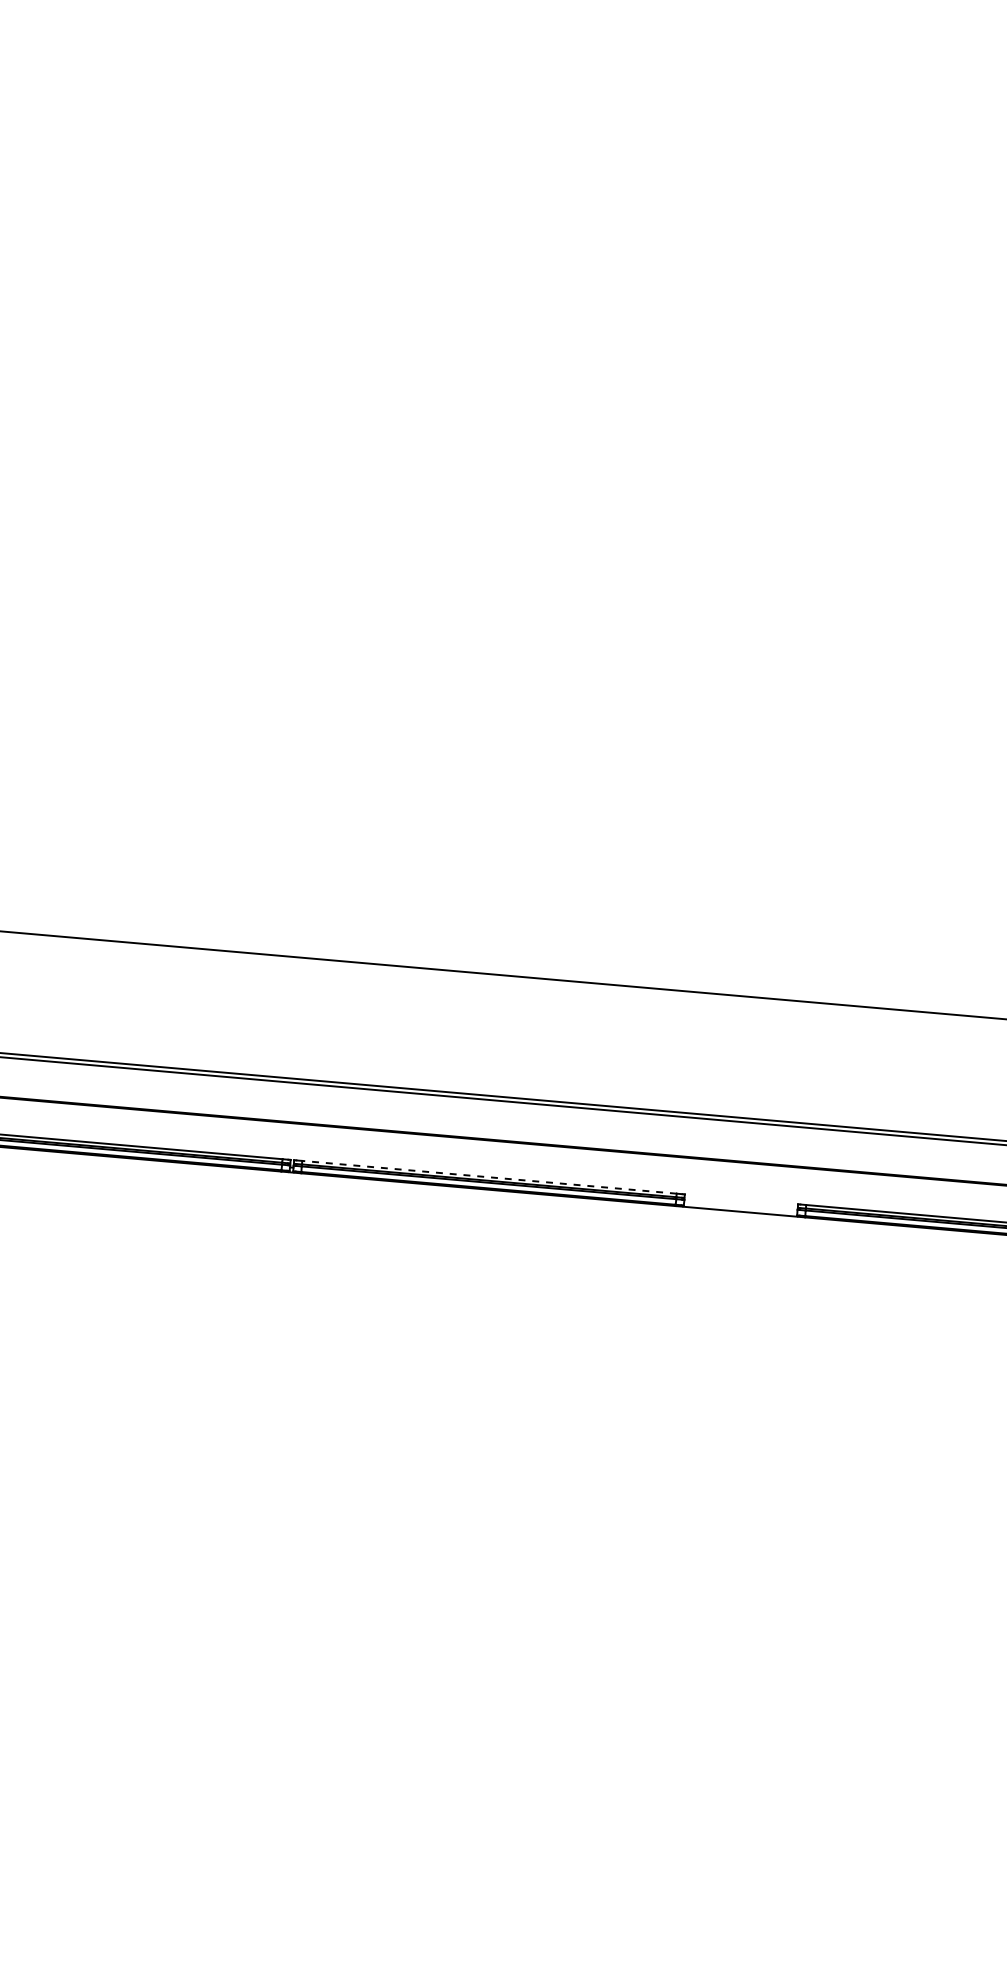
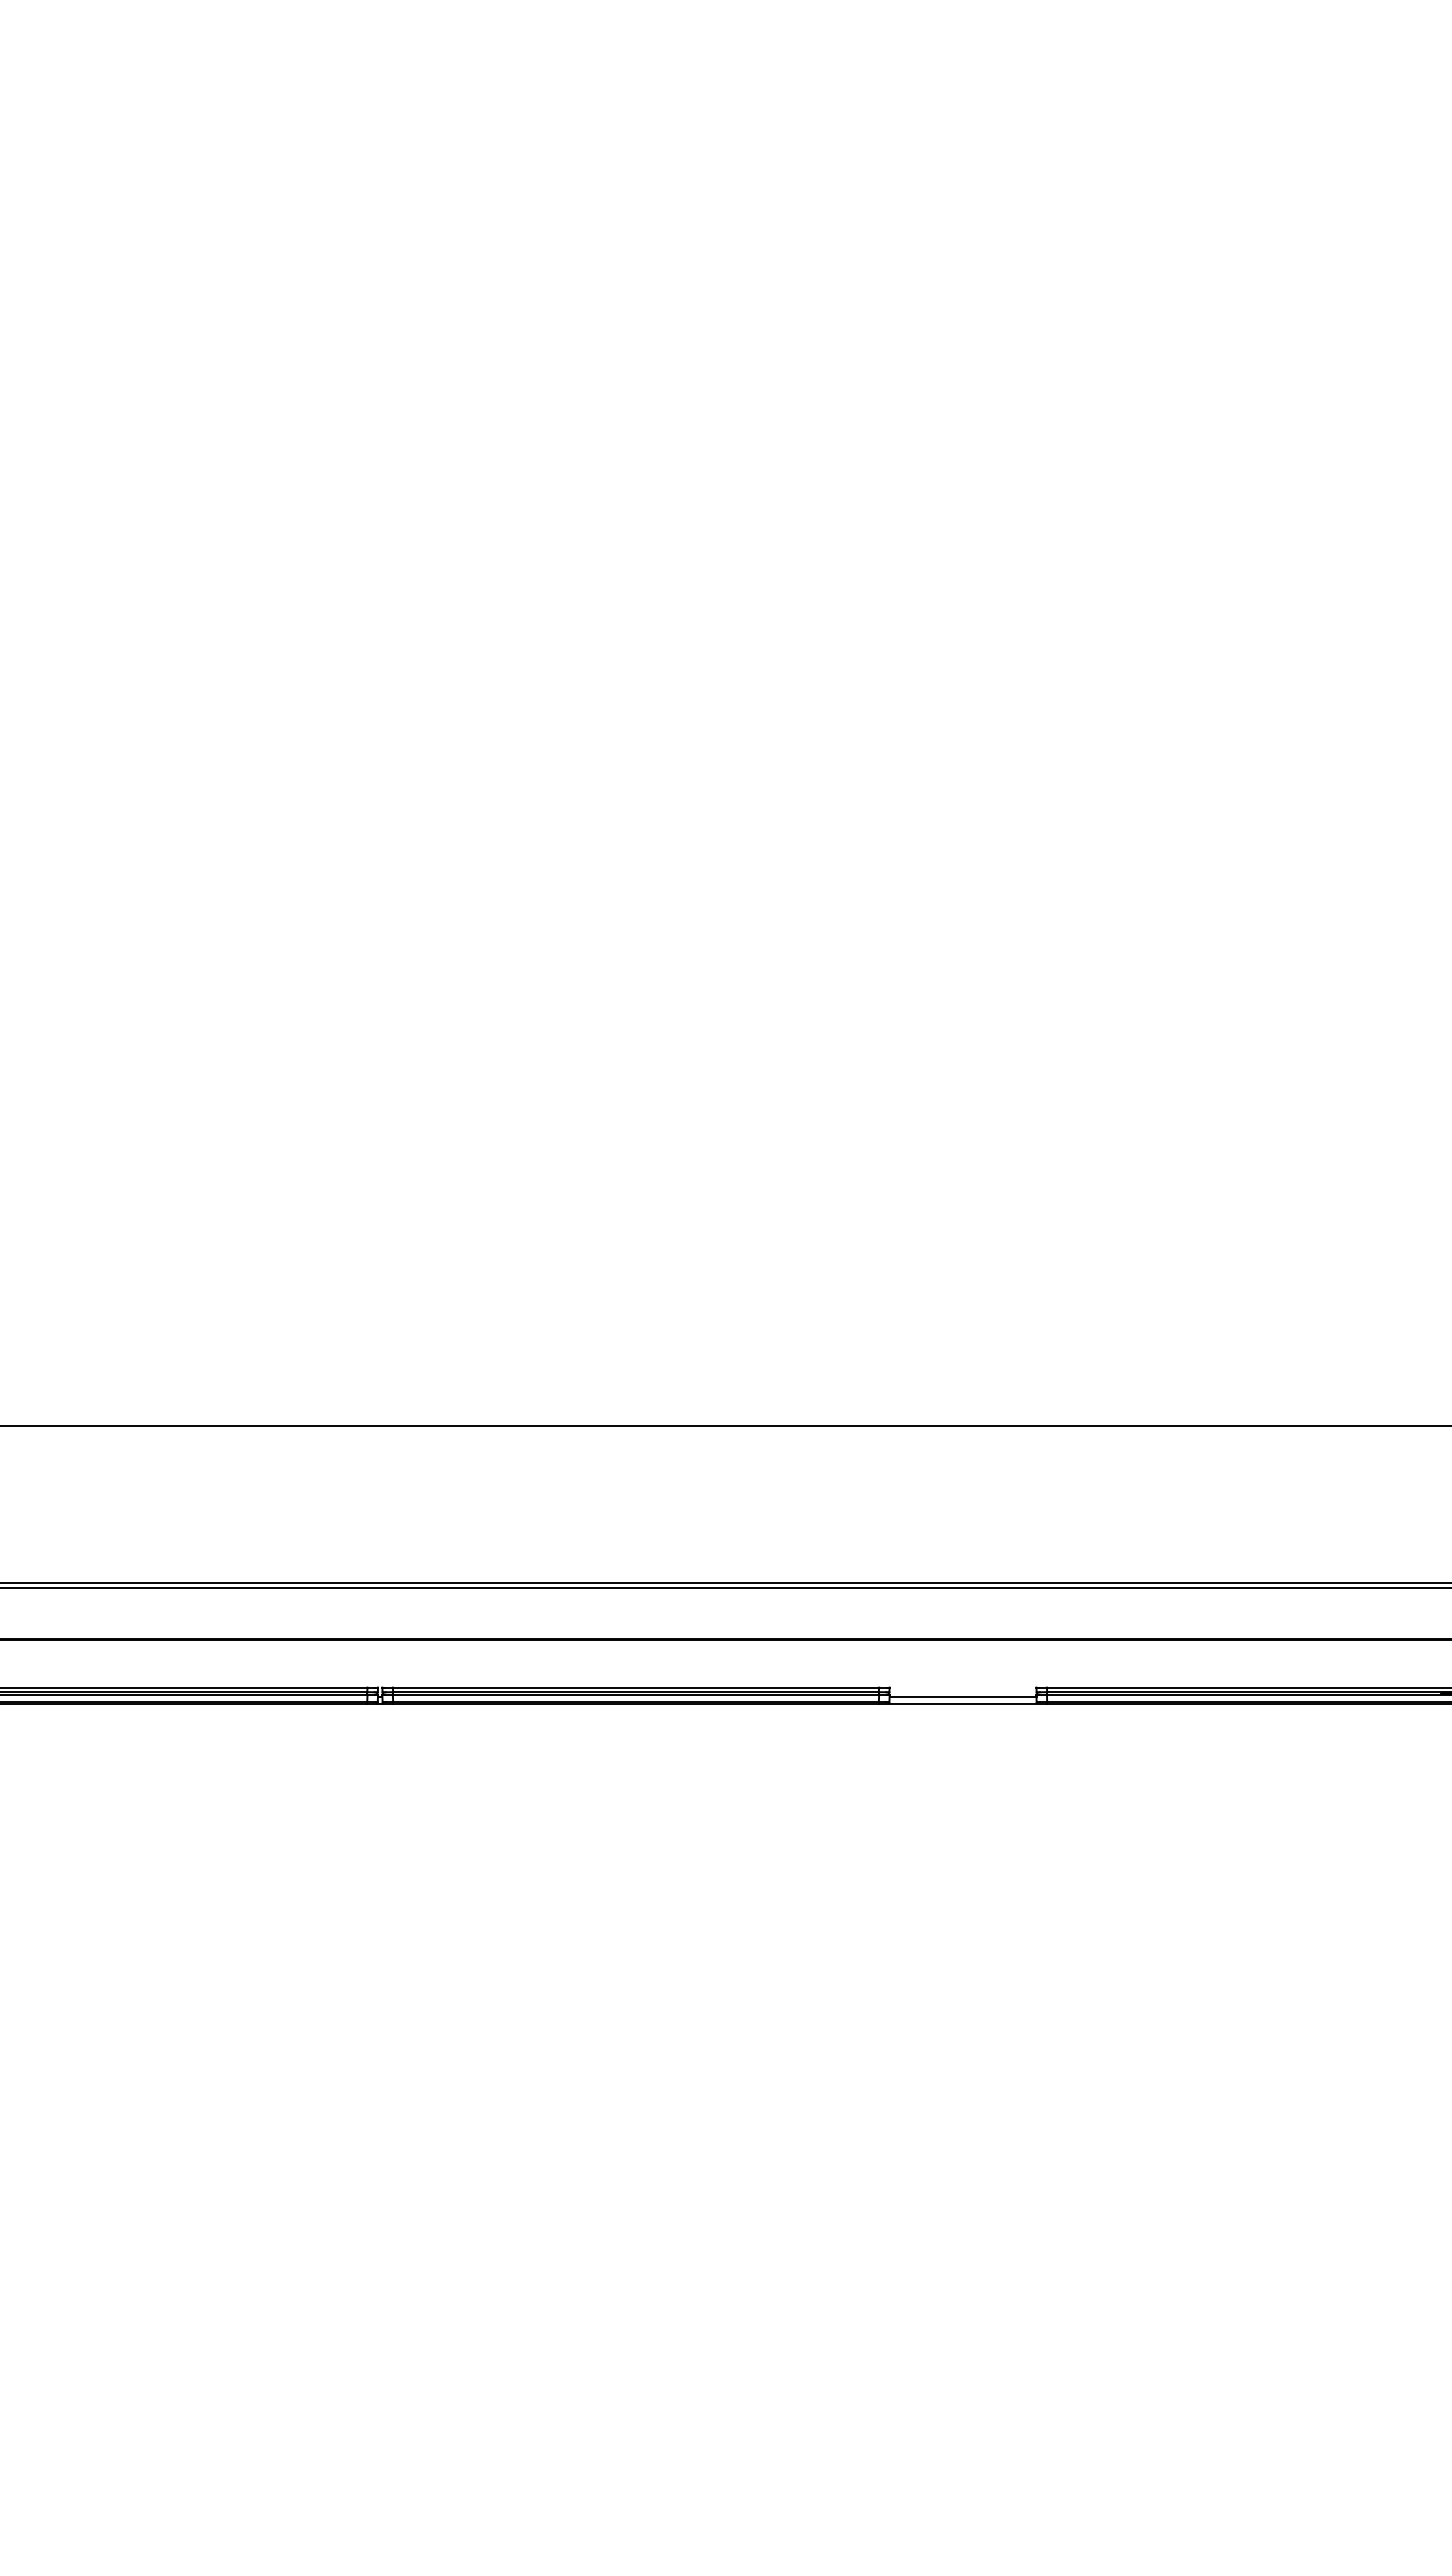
line: (489, 1177) -> (635, 1687), dashed -> solid
line: (740, 1206) -> (962, 1697), added

